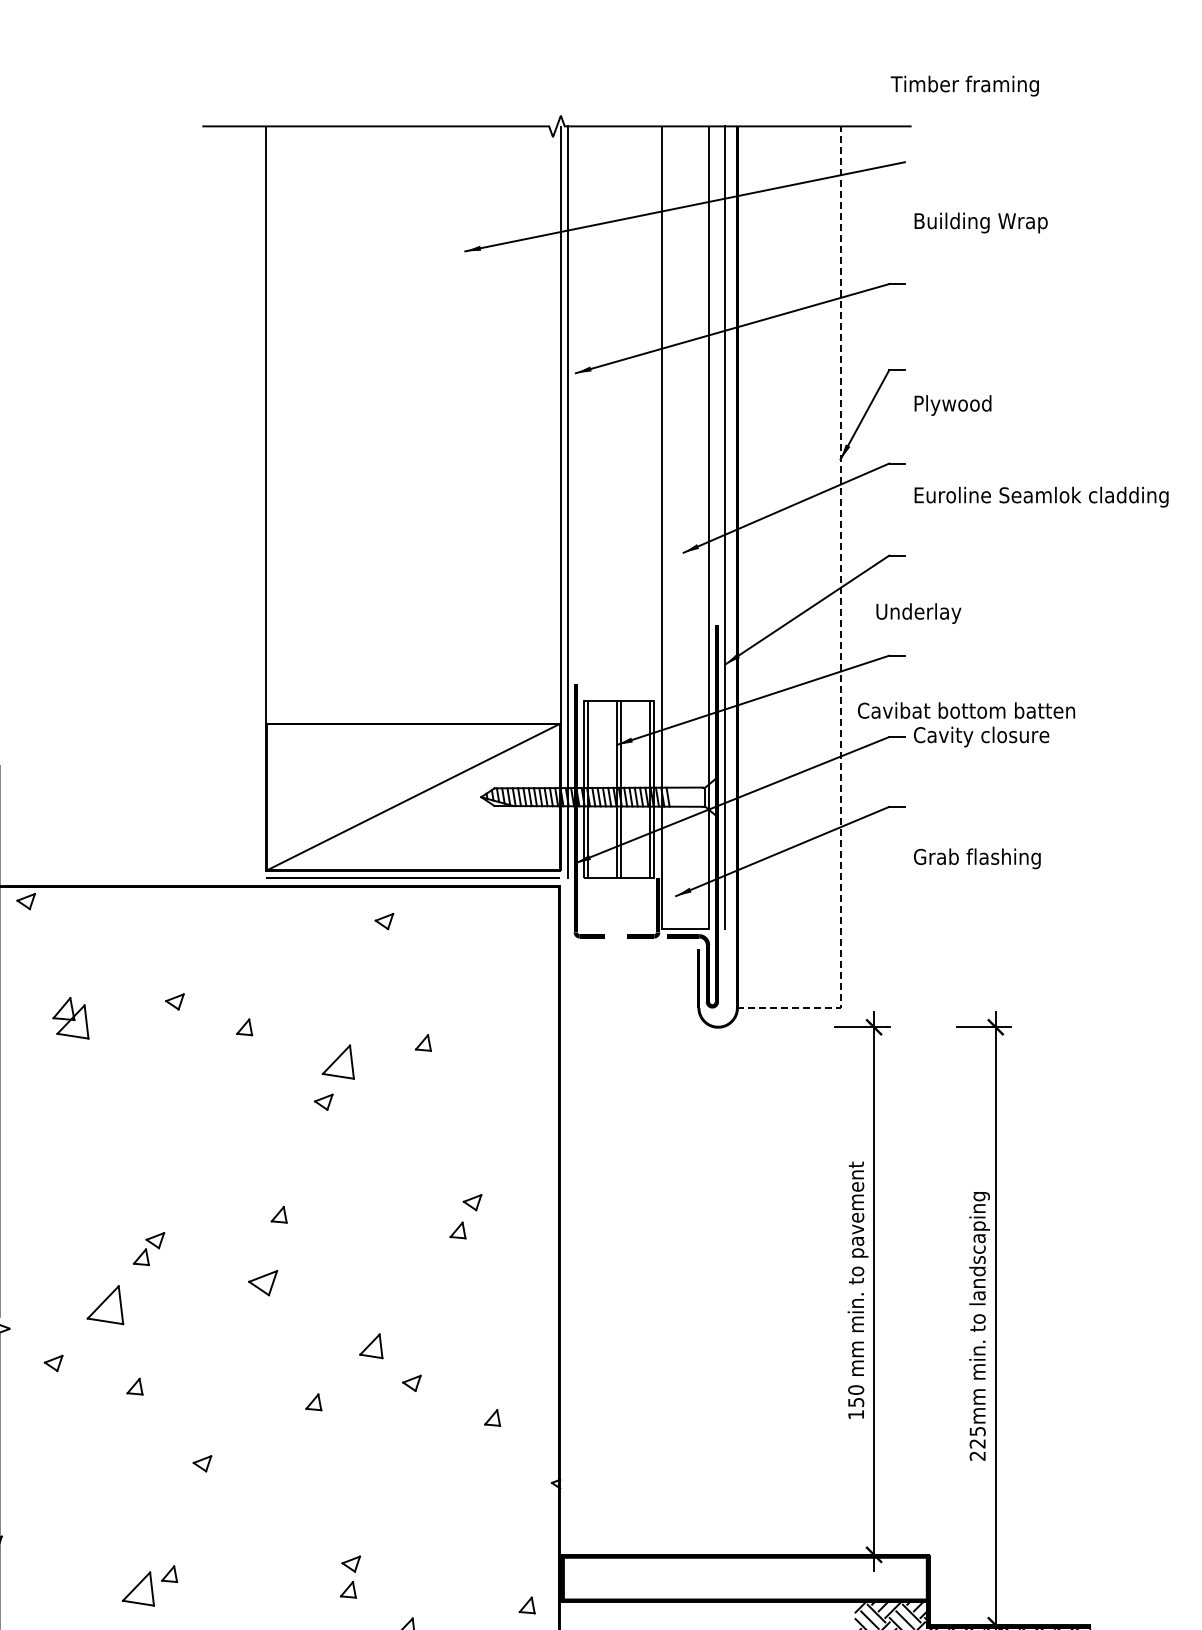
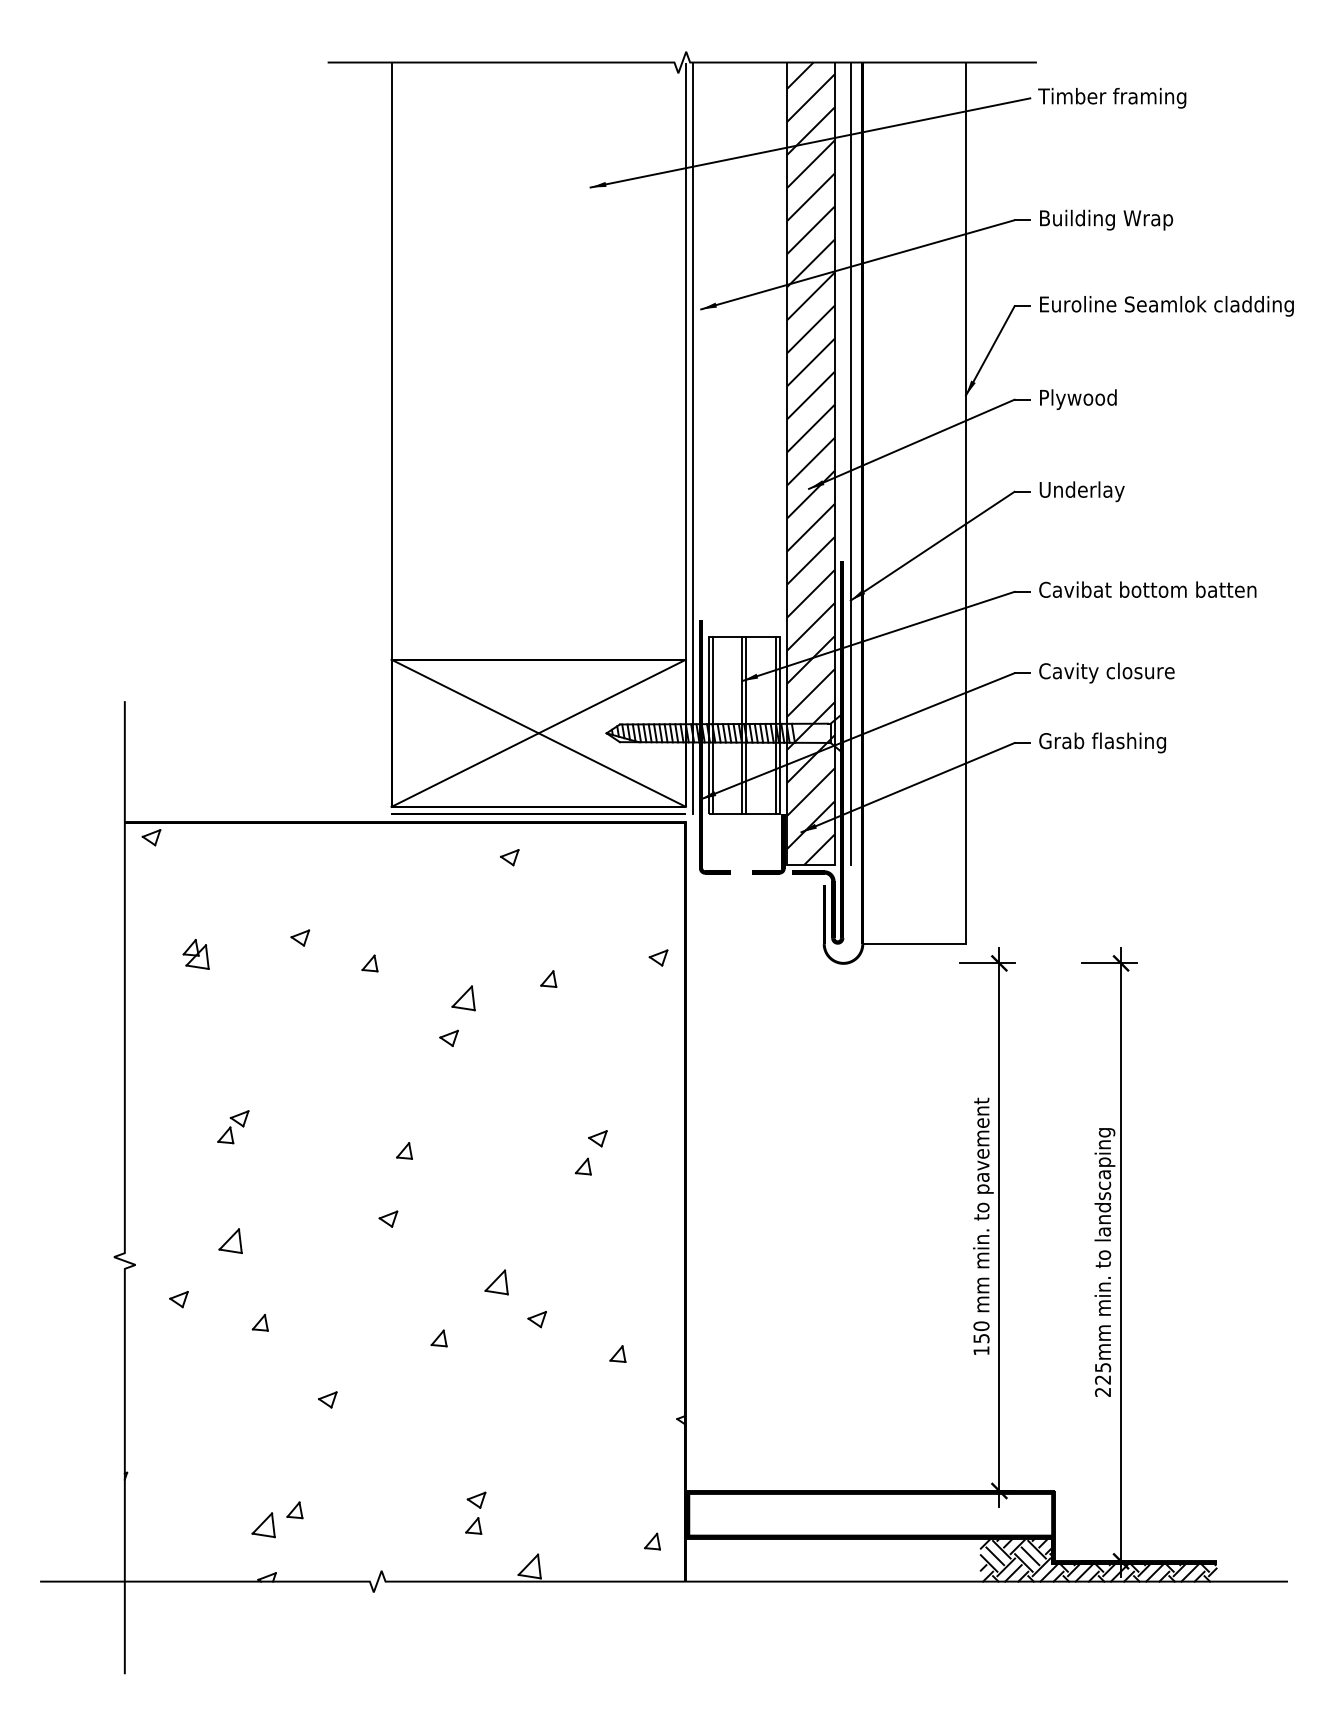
text: (965, 86) -> (1112, 98), moved
text: (981, 222) -> (1106, 219), moved
text: (953, 405) -> (1078, 399), moved
text: (1041, 497) -> (1166, 306), moved
hatch: (685, 527) -> (810, 463), added
text: (918, 613) -> (1081, 491), moved
line: (840, 619) -> (965, 555), dashed -> solid
text: (966, 710) -> (1147, 589), moved
line: (413, 796) -> (538, 732), added
text: (977, 858) -> (1102, 742), moved
part: (70, 1018) -> (195, 954), size x0.71
part: (533, 1021) -> (658, 957), added
part: (338, 1062) -> (463, 998), size x0.71
part: (149, 1249) -> (233, 1127), moved
part: (263, 1282) -> (388, 1218), size x0.62
part: (105, 1304) -> (230, 1240), size x0.62
part: (138, 1589) -> (263, 1525), size x0.71

